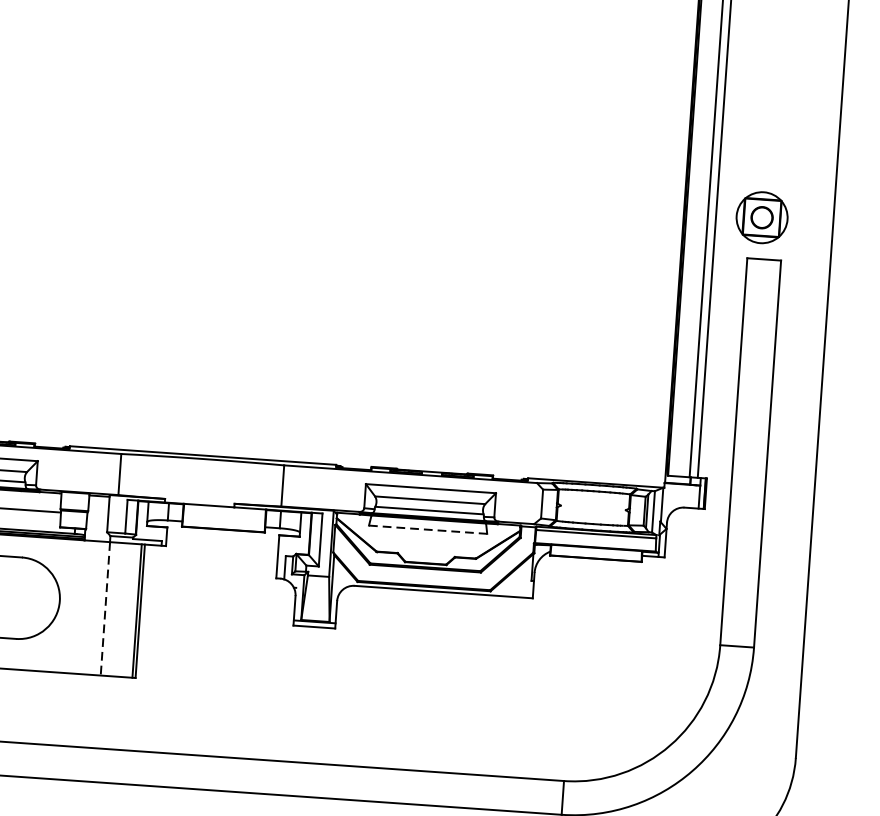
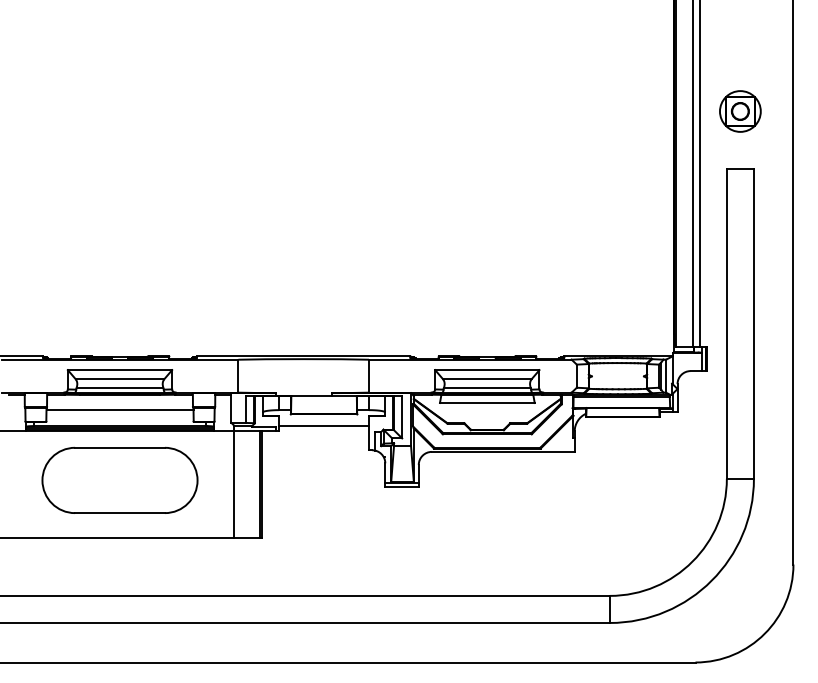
part: (762, 217) -> (740, 111), moved
line: (428, 530) -> (487, 403), dashed -> solid
line: (221, 544) -> (323, 426), added
line: (105, 609) -> (234, 484), dashed -> solid

